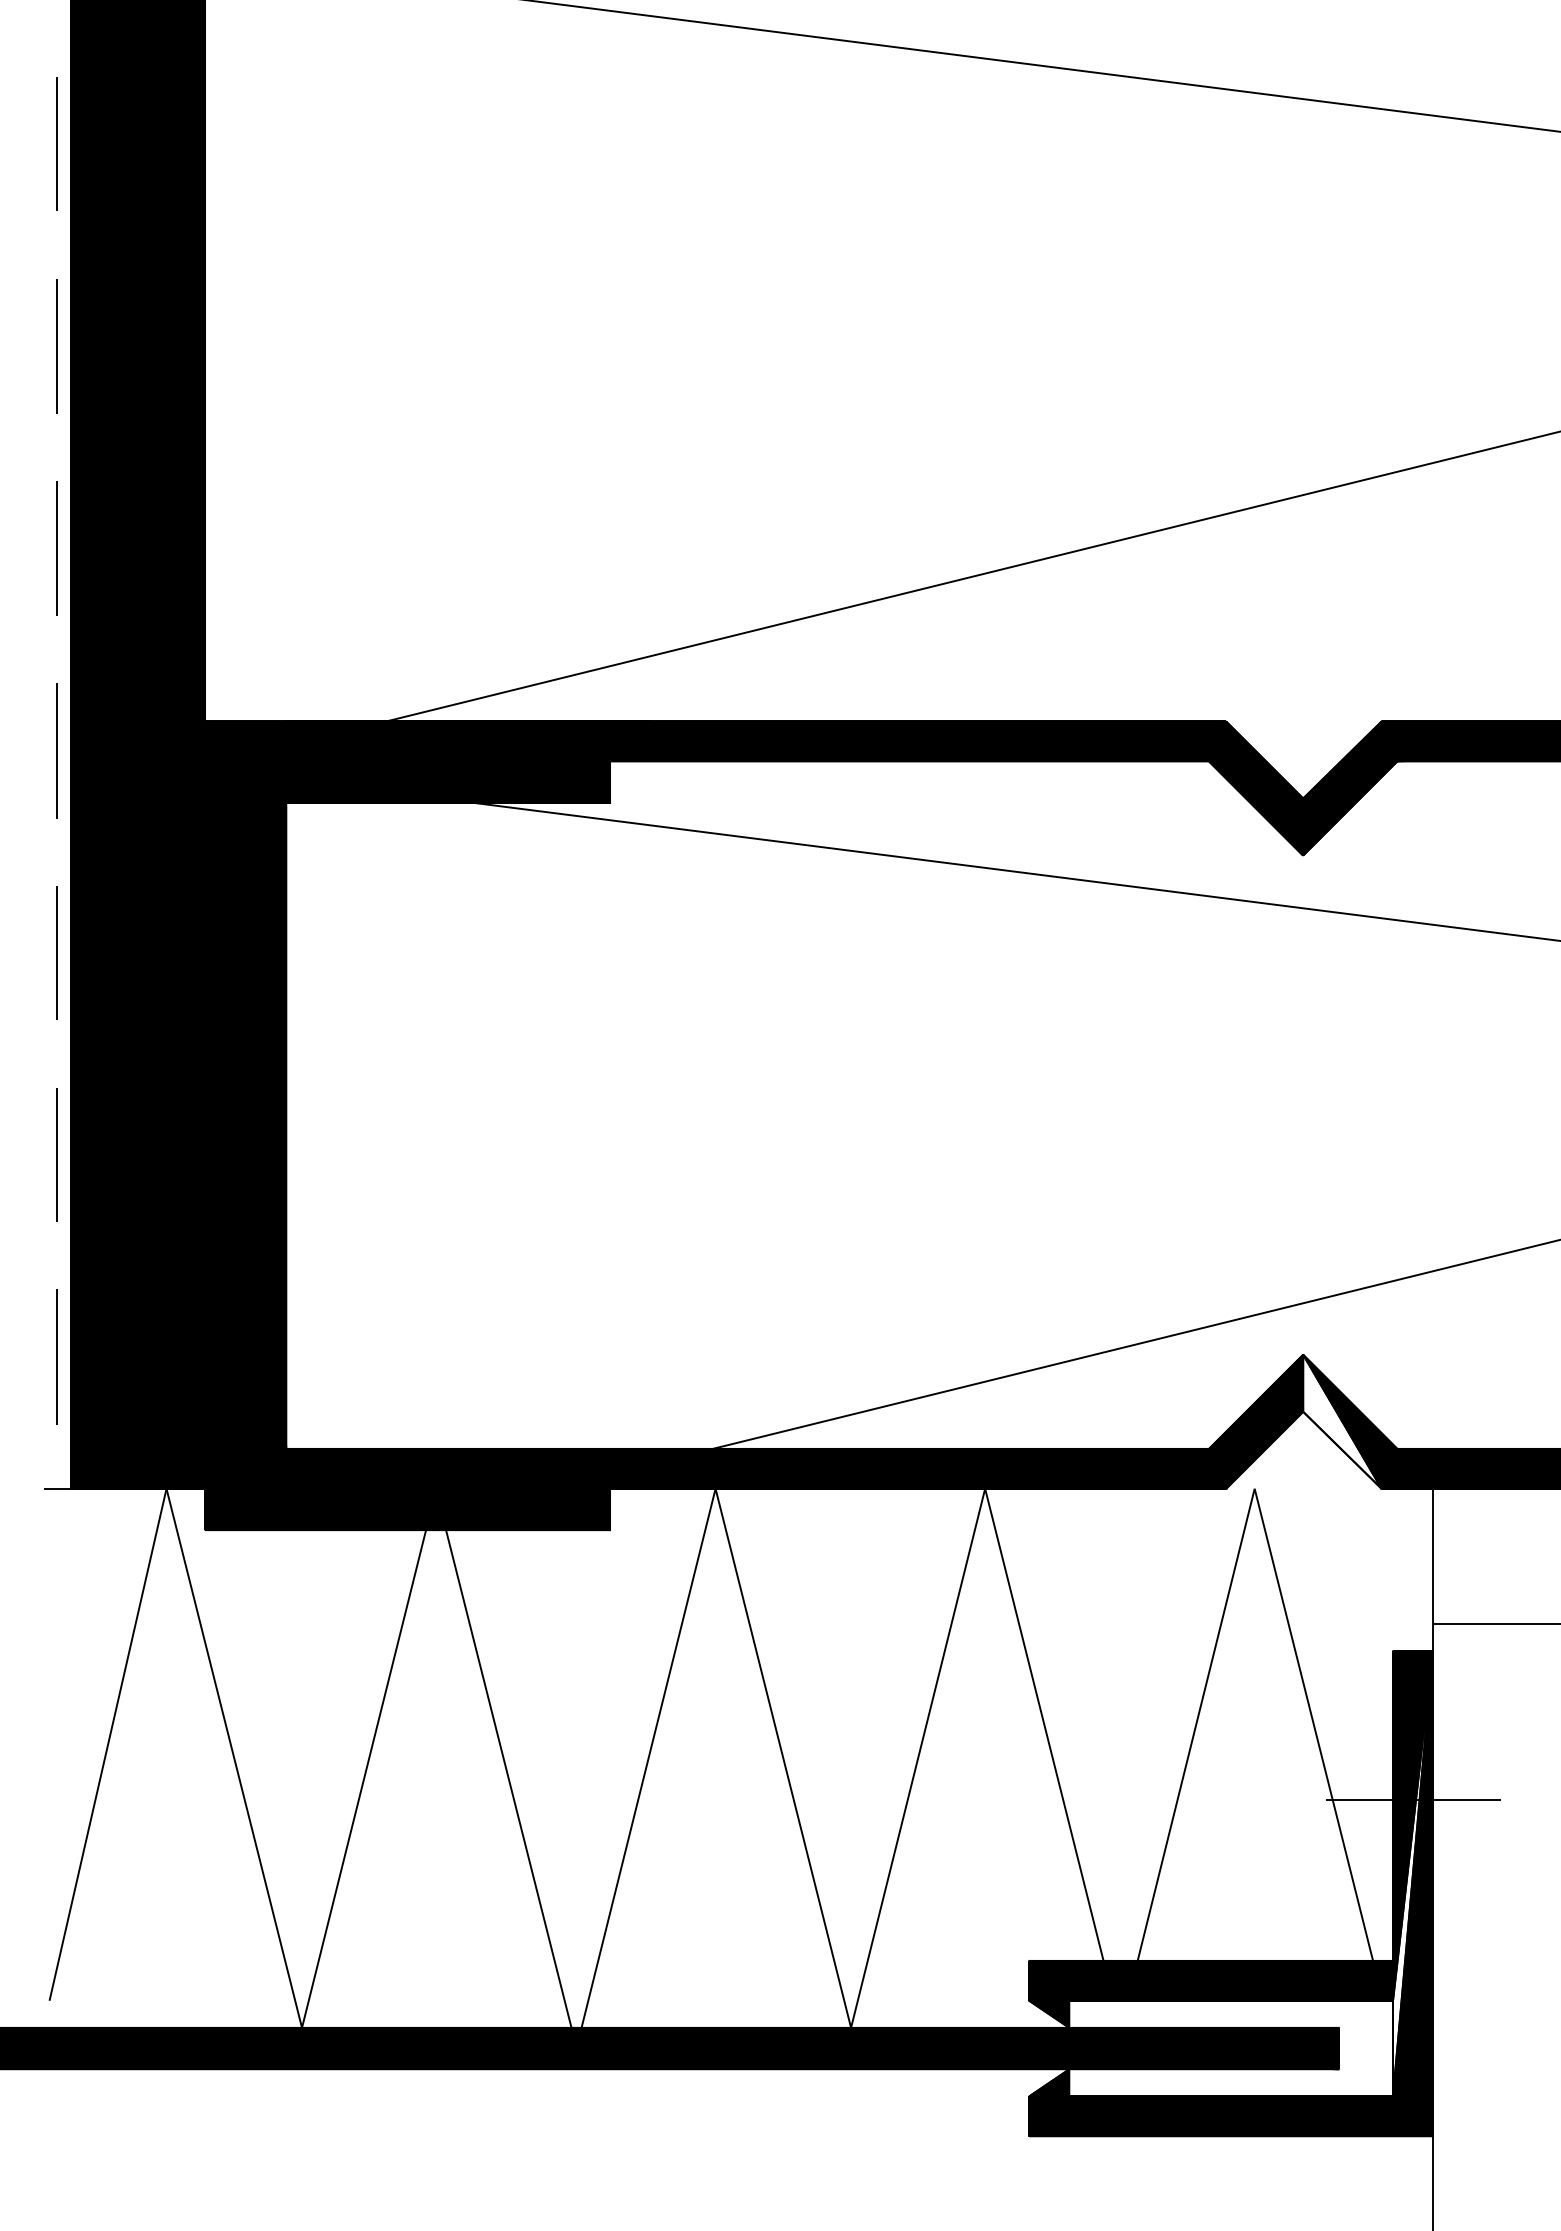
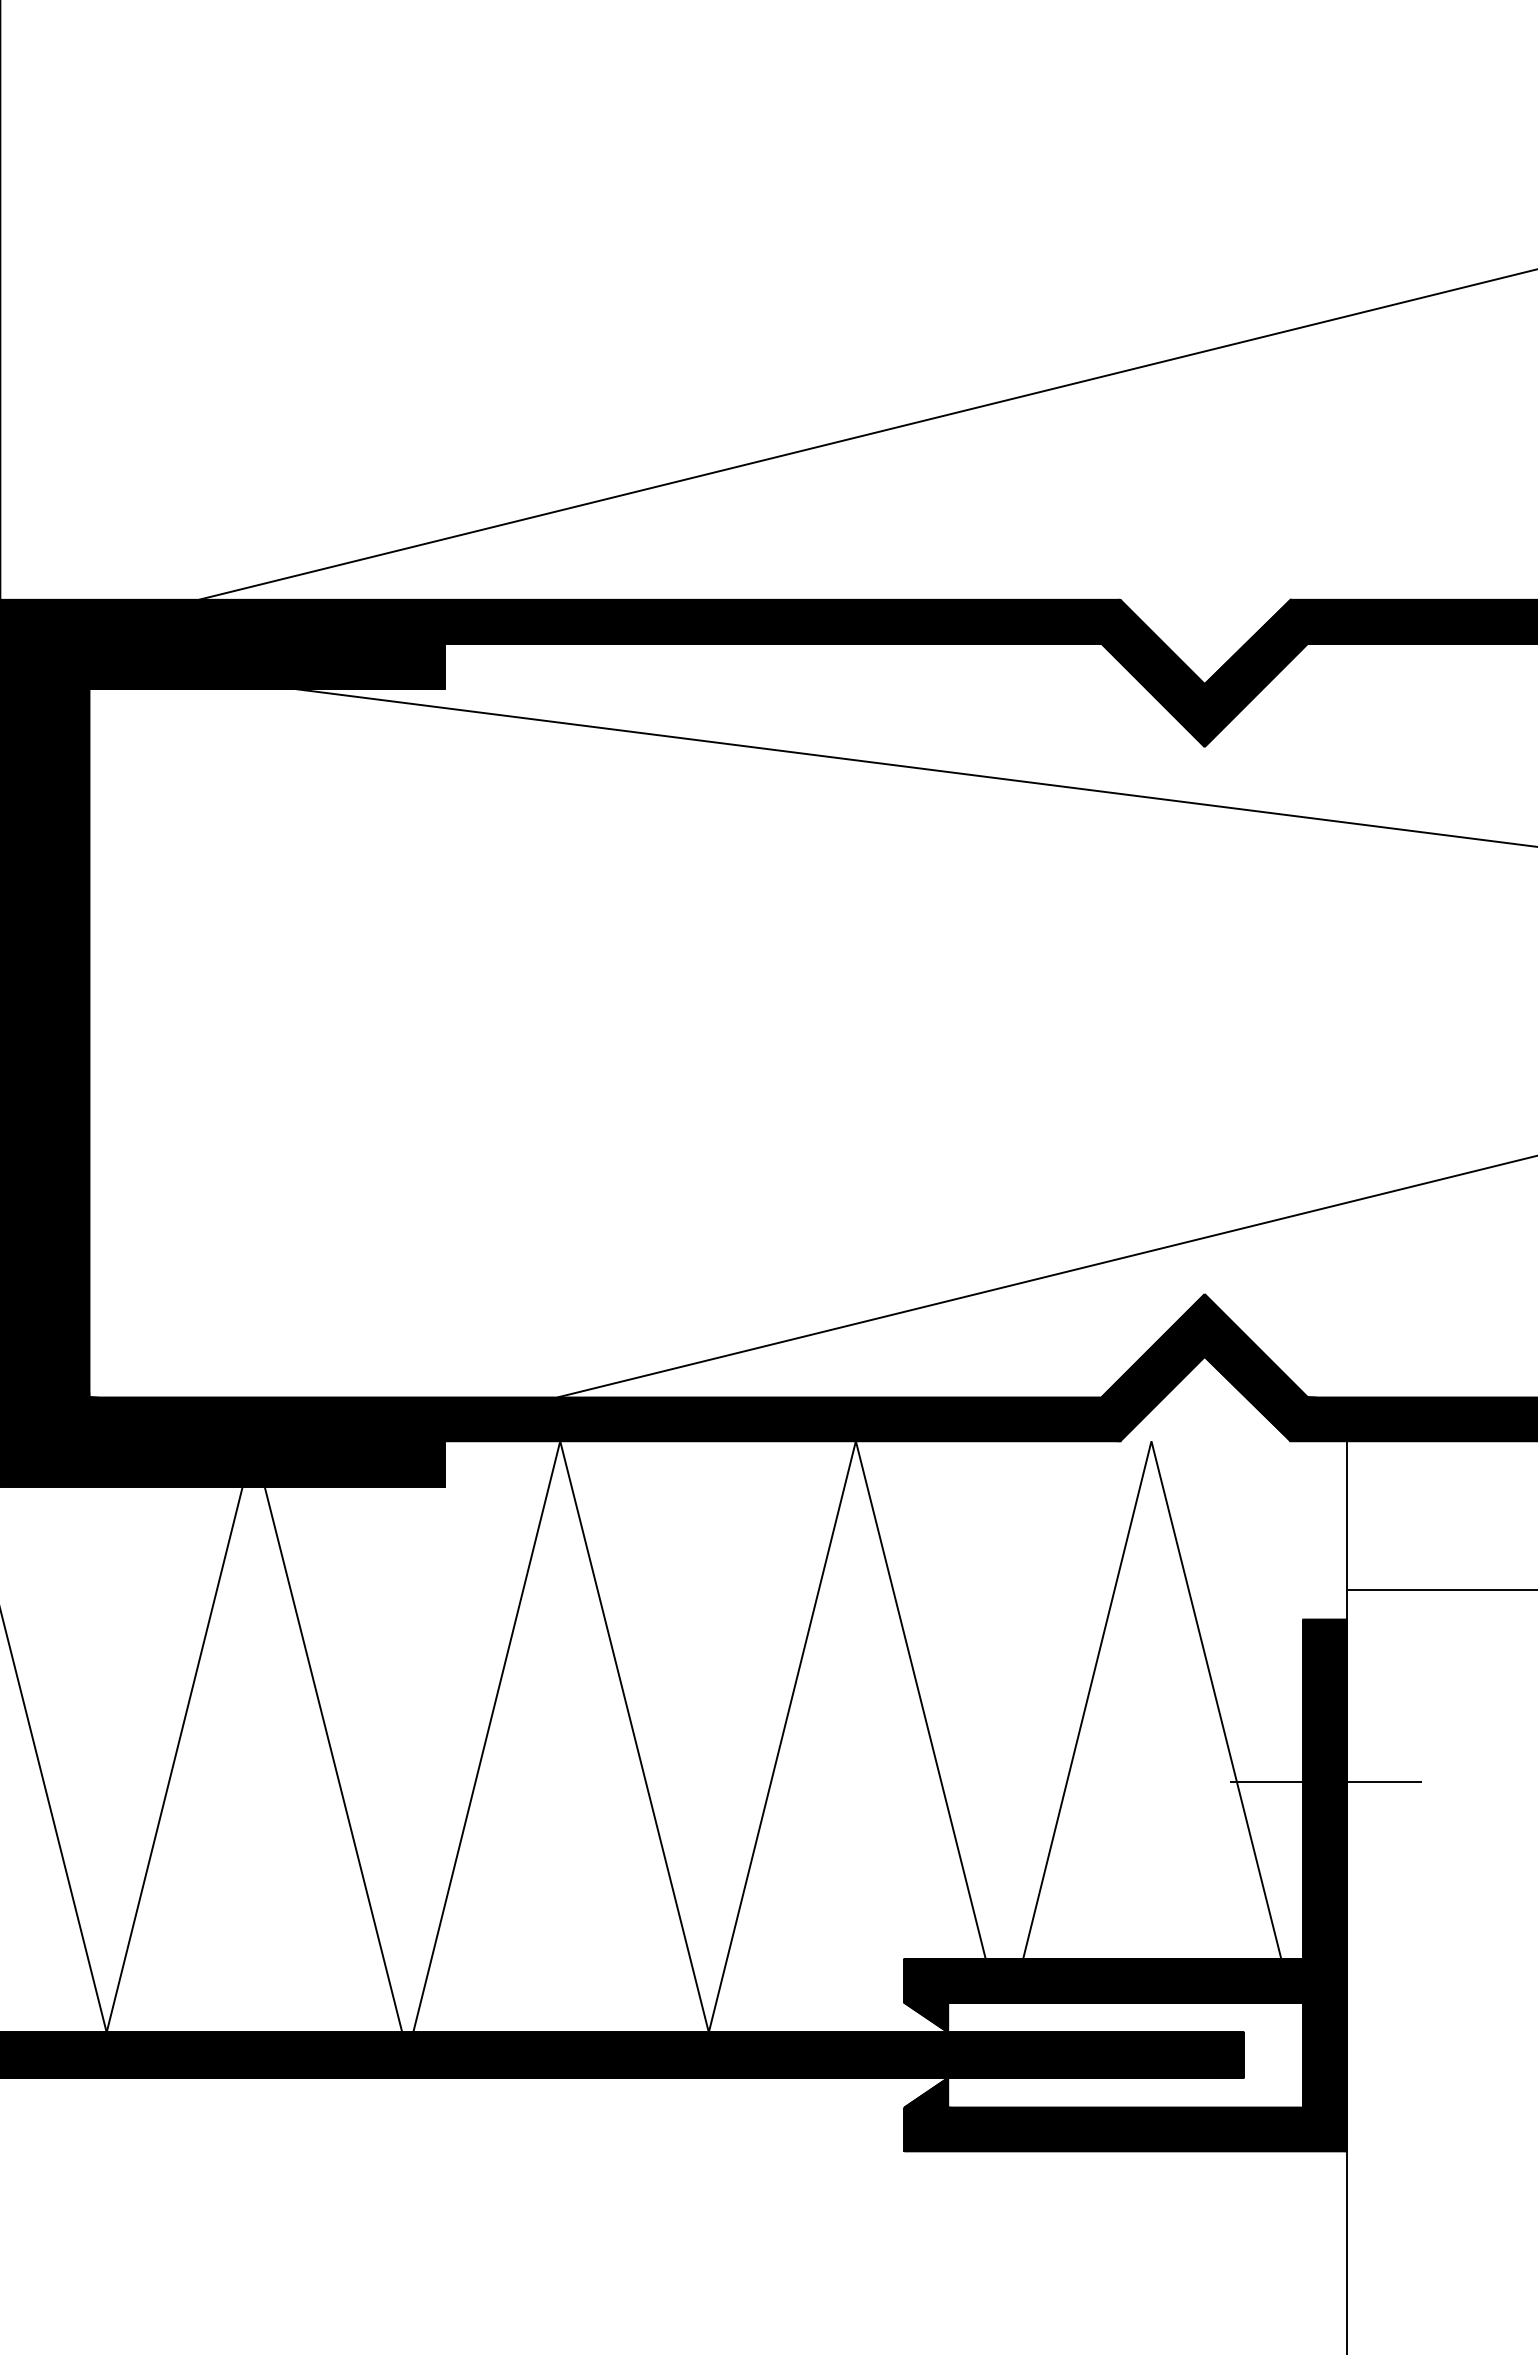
fill: (1342, 1421) -> (1247, 1367), added
fill: (1412, 1873) -> (1324, 1863), added

